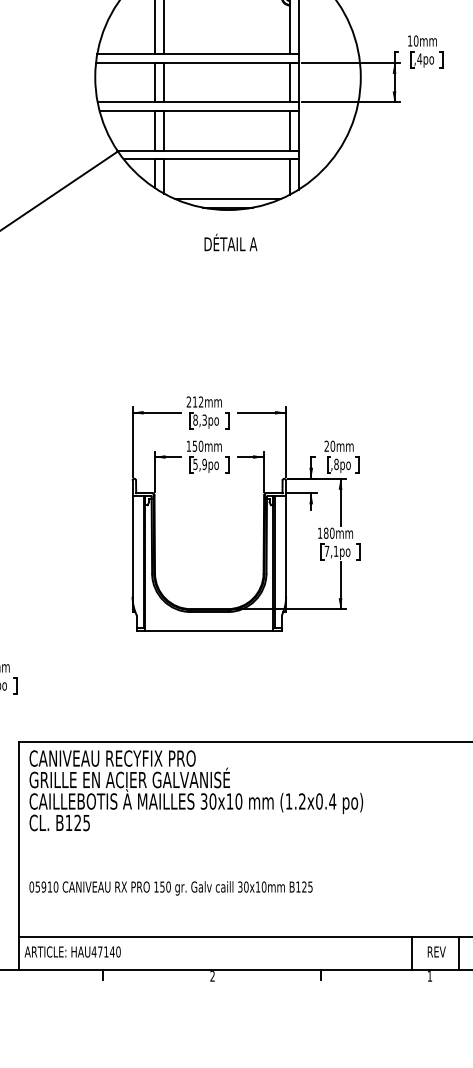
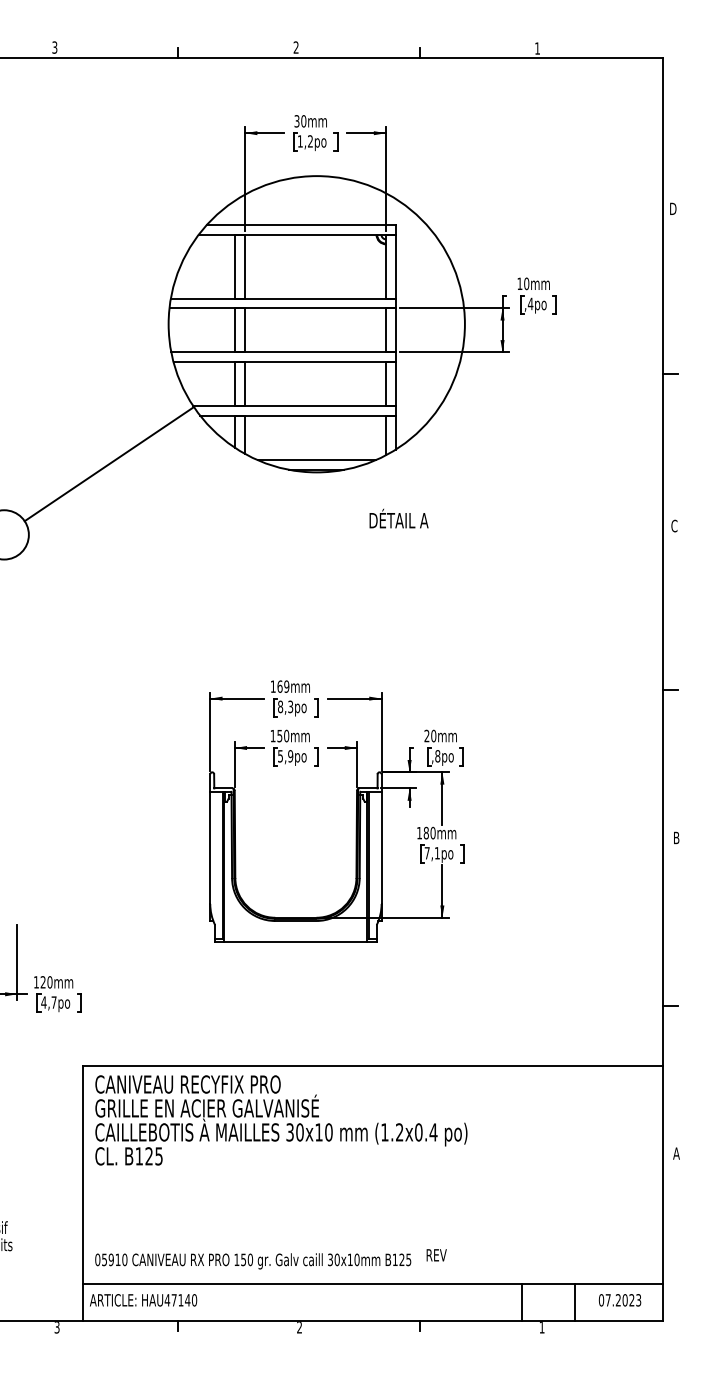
text: (230, 242) -> (398, 518), moved
text: (194, 401) -> (279, 686), 212mm -> 169mm
text: (171, 888) -> (253, 1261), moved
text: (436, 952) -> (436, 1255), moved

